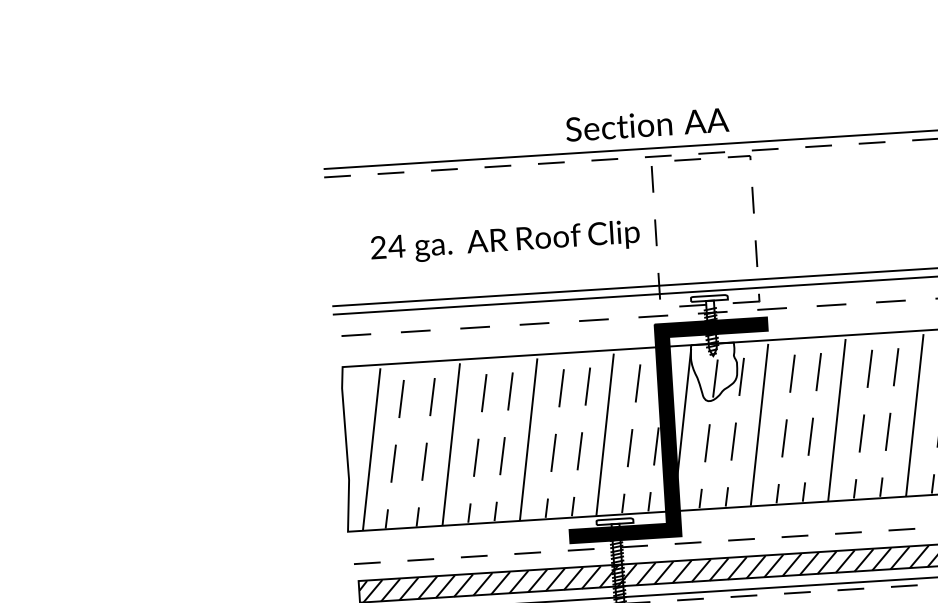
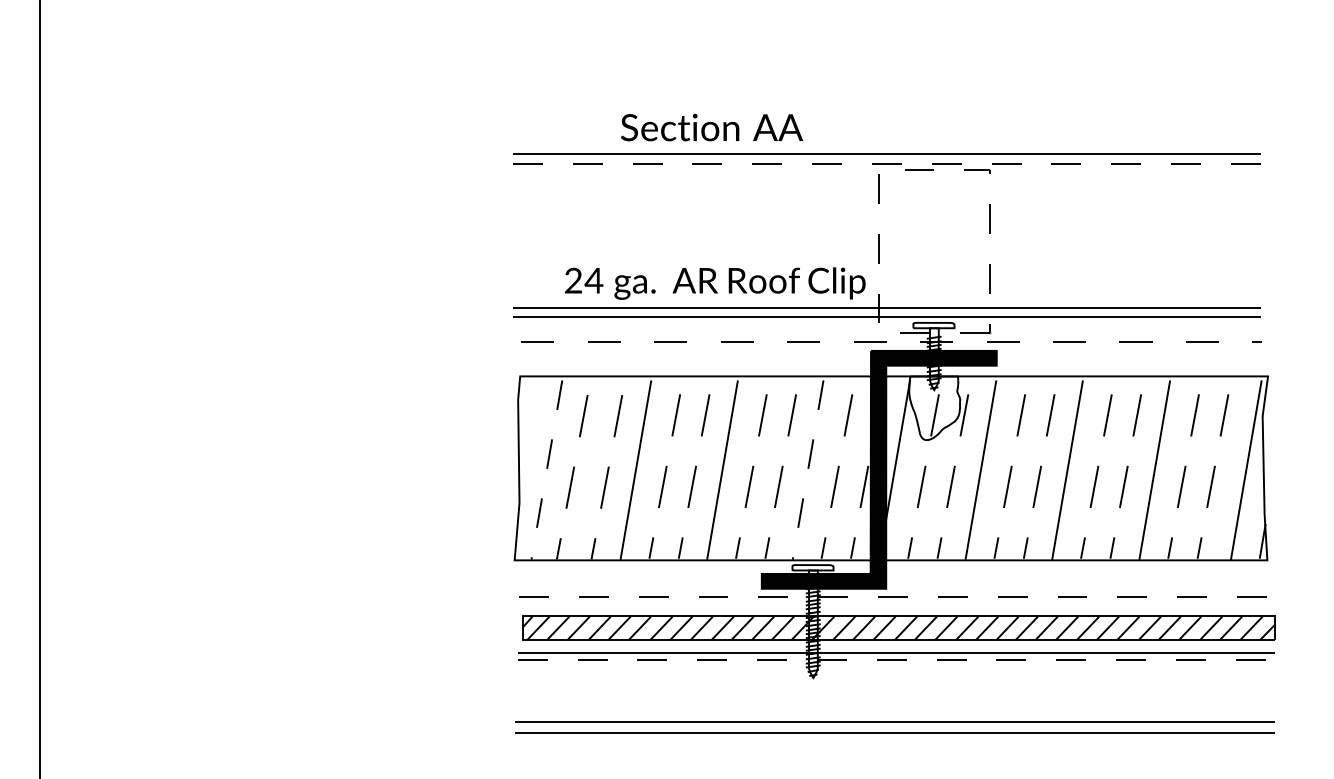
text: (646, 124) -> (711, 127), moved
text: (505, 242) -> (715, 283), moved
line: (605, 434) -> (808, 470), solid -> dashed
line: (371, 449) -> (546, 470), solid -> dashed

